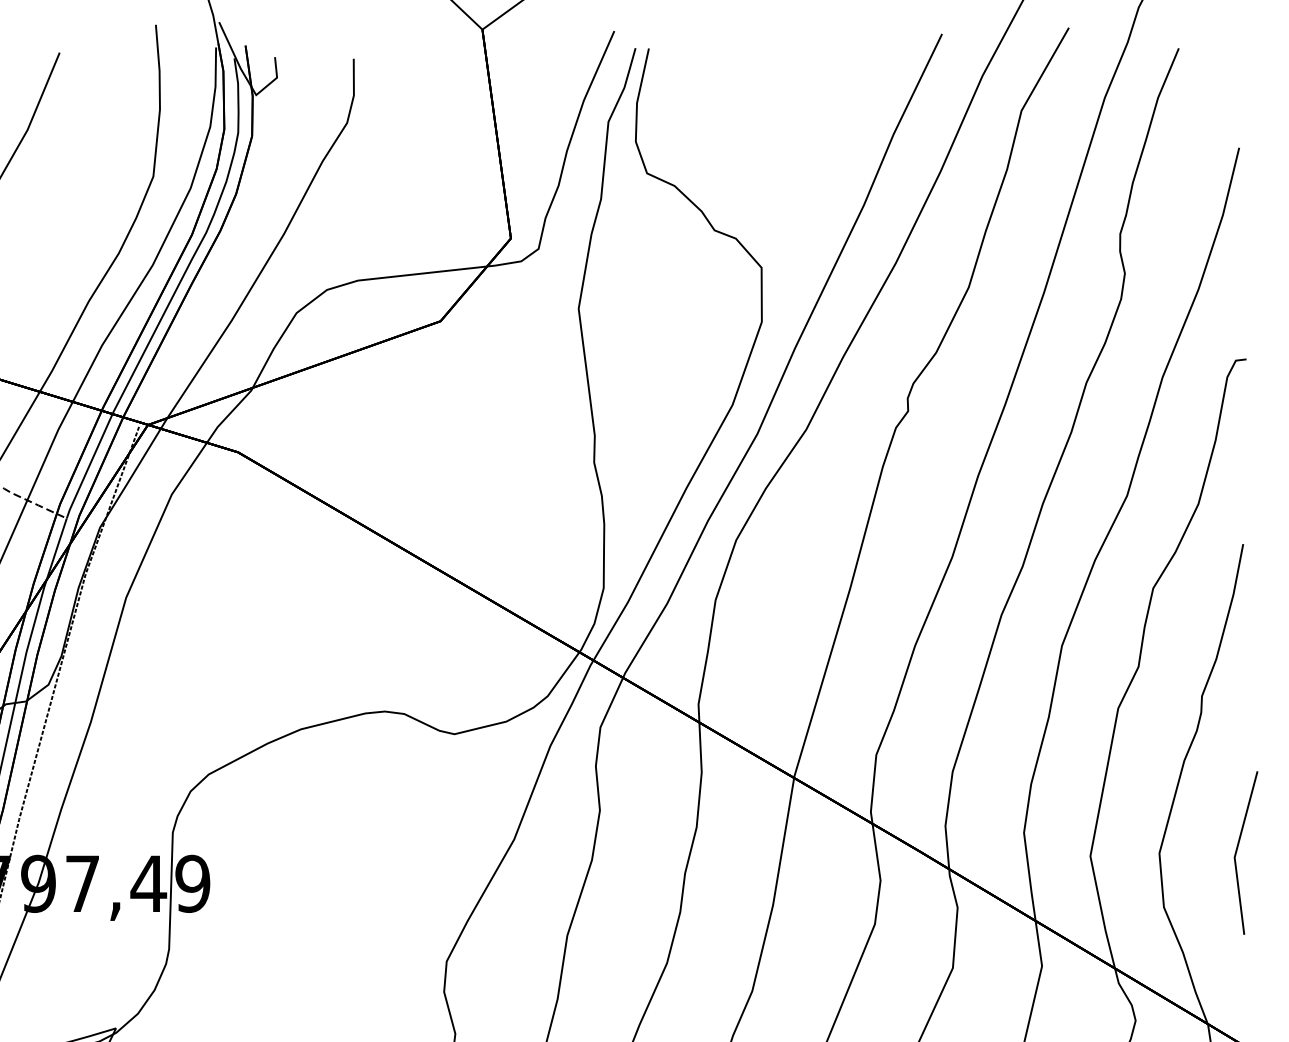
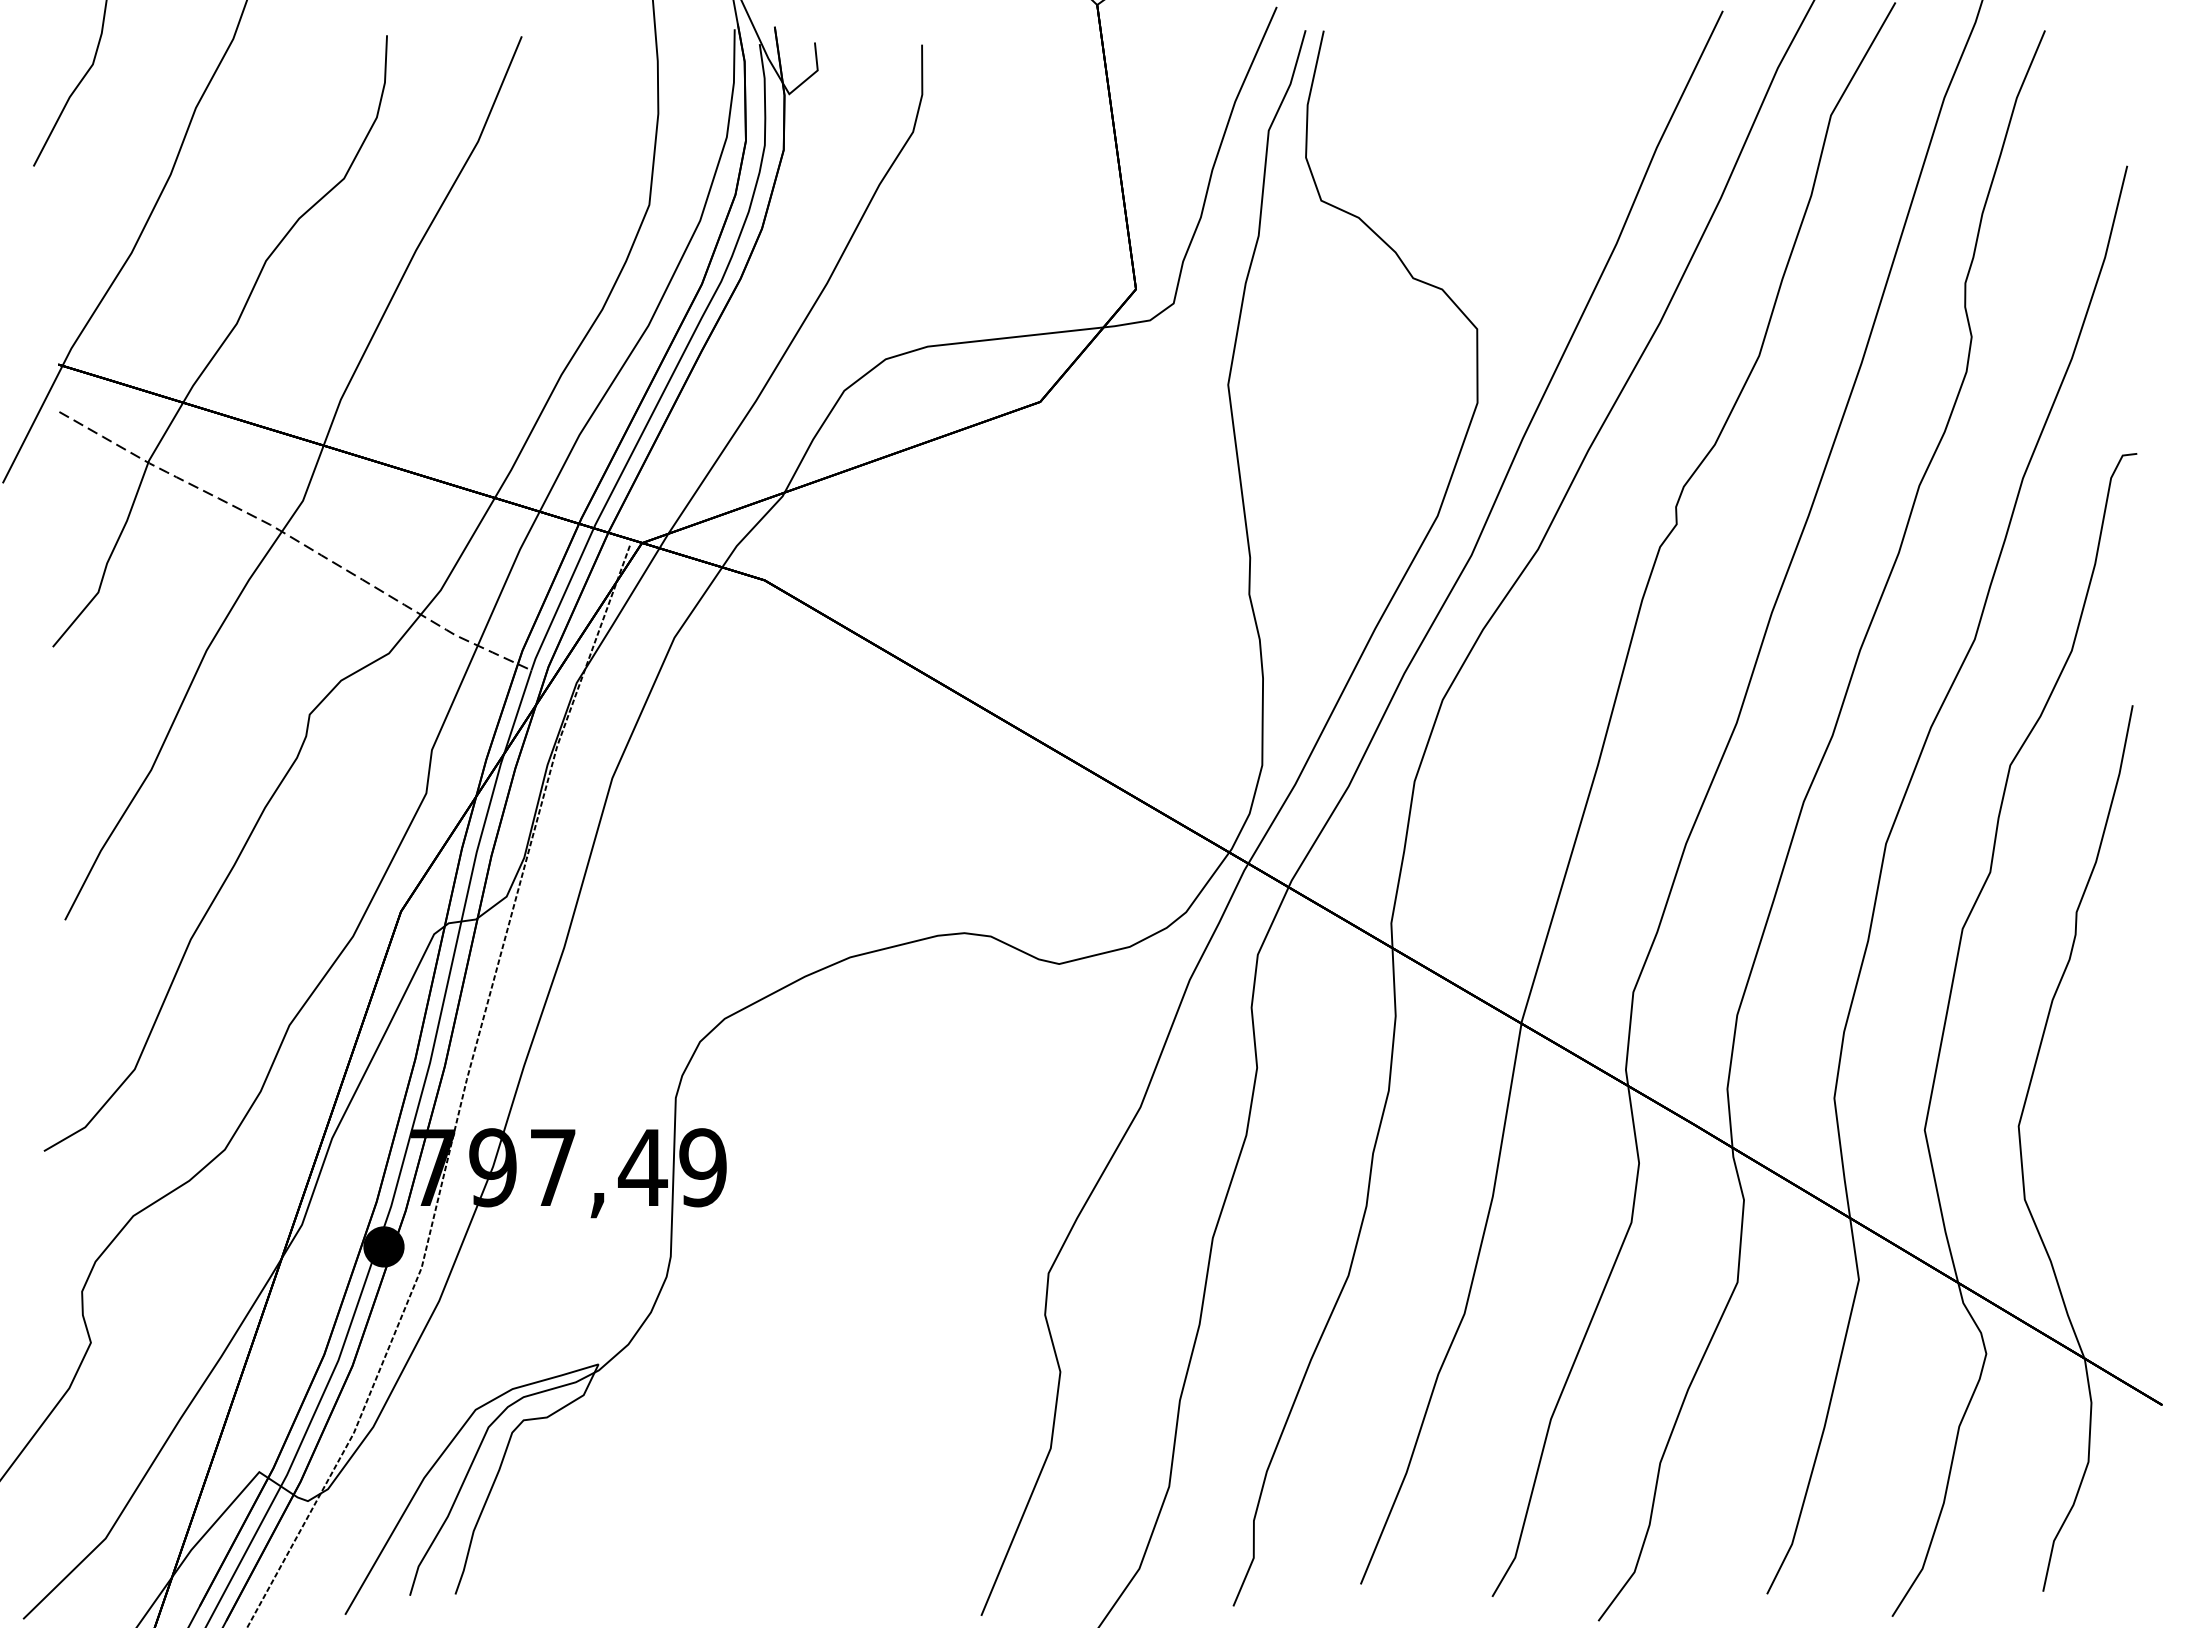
part: (1237, 851) -> (2124, 1123), removed

